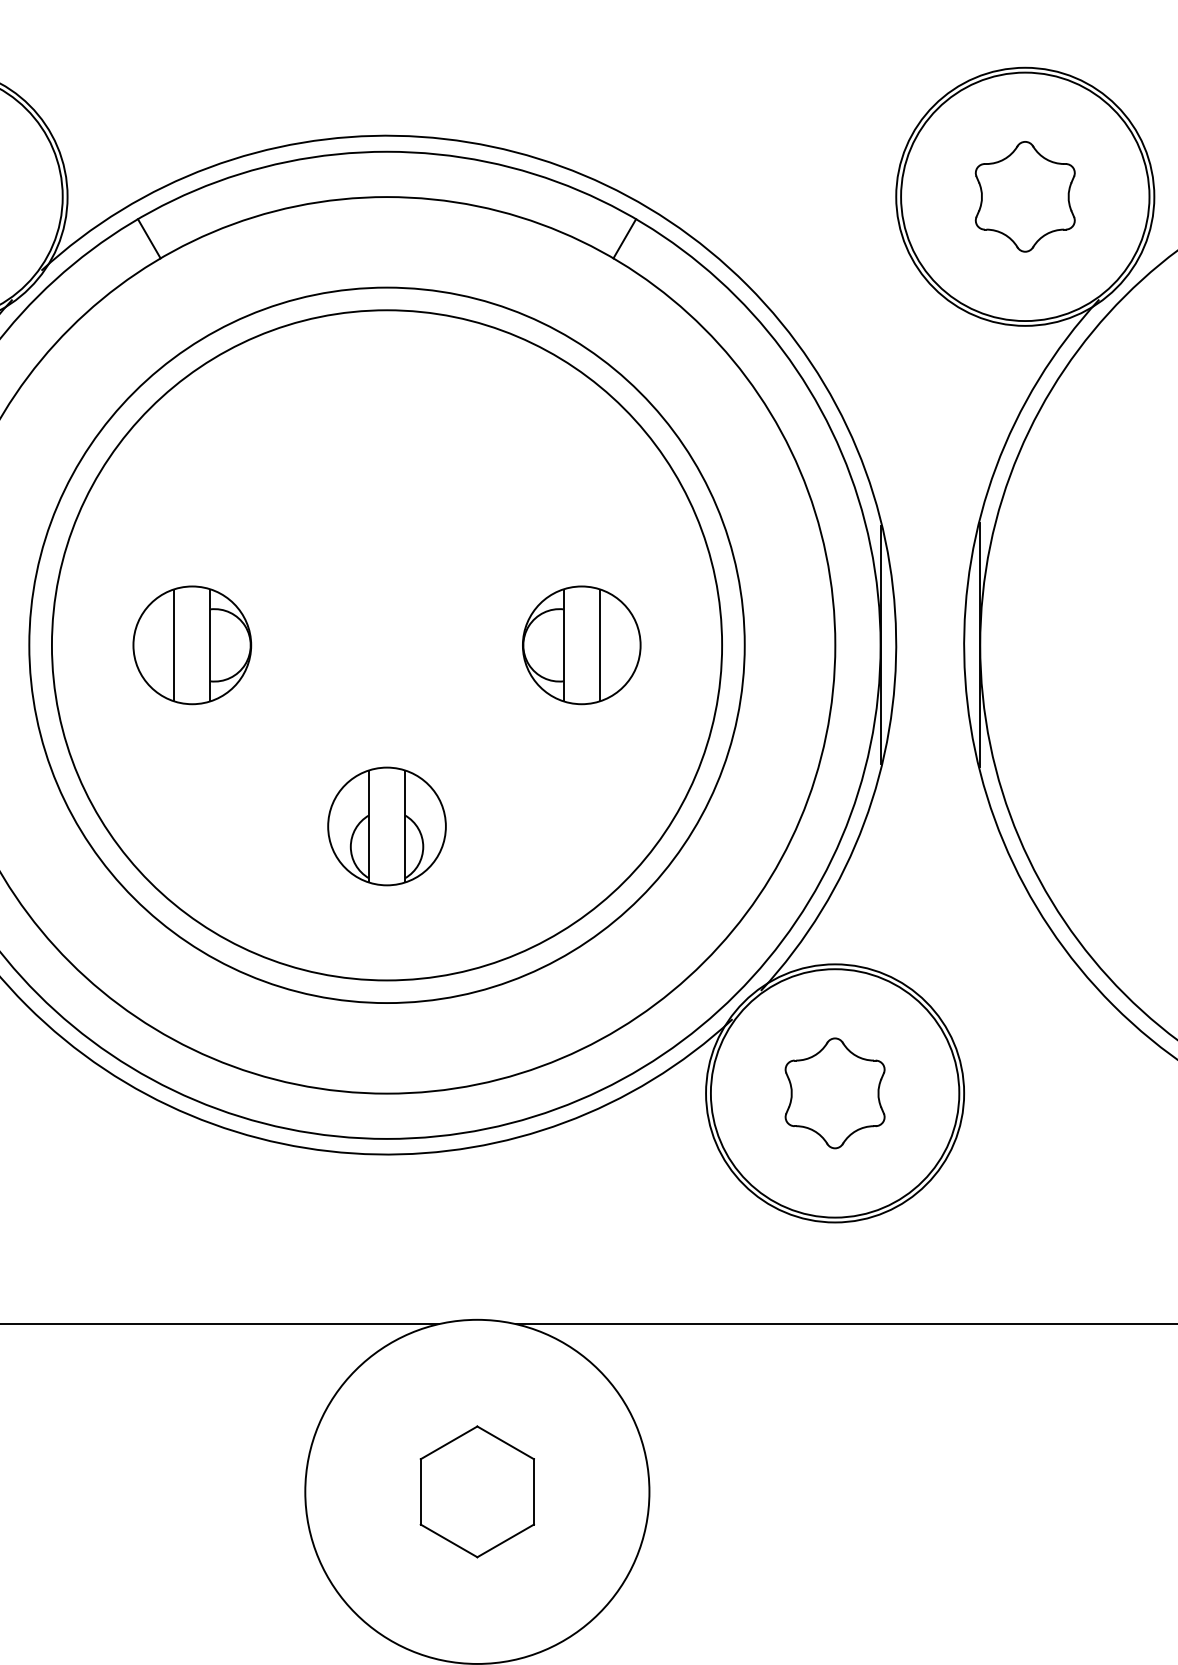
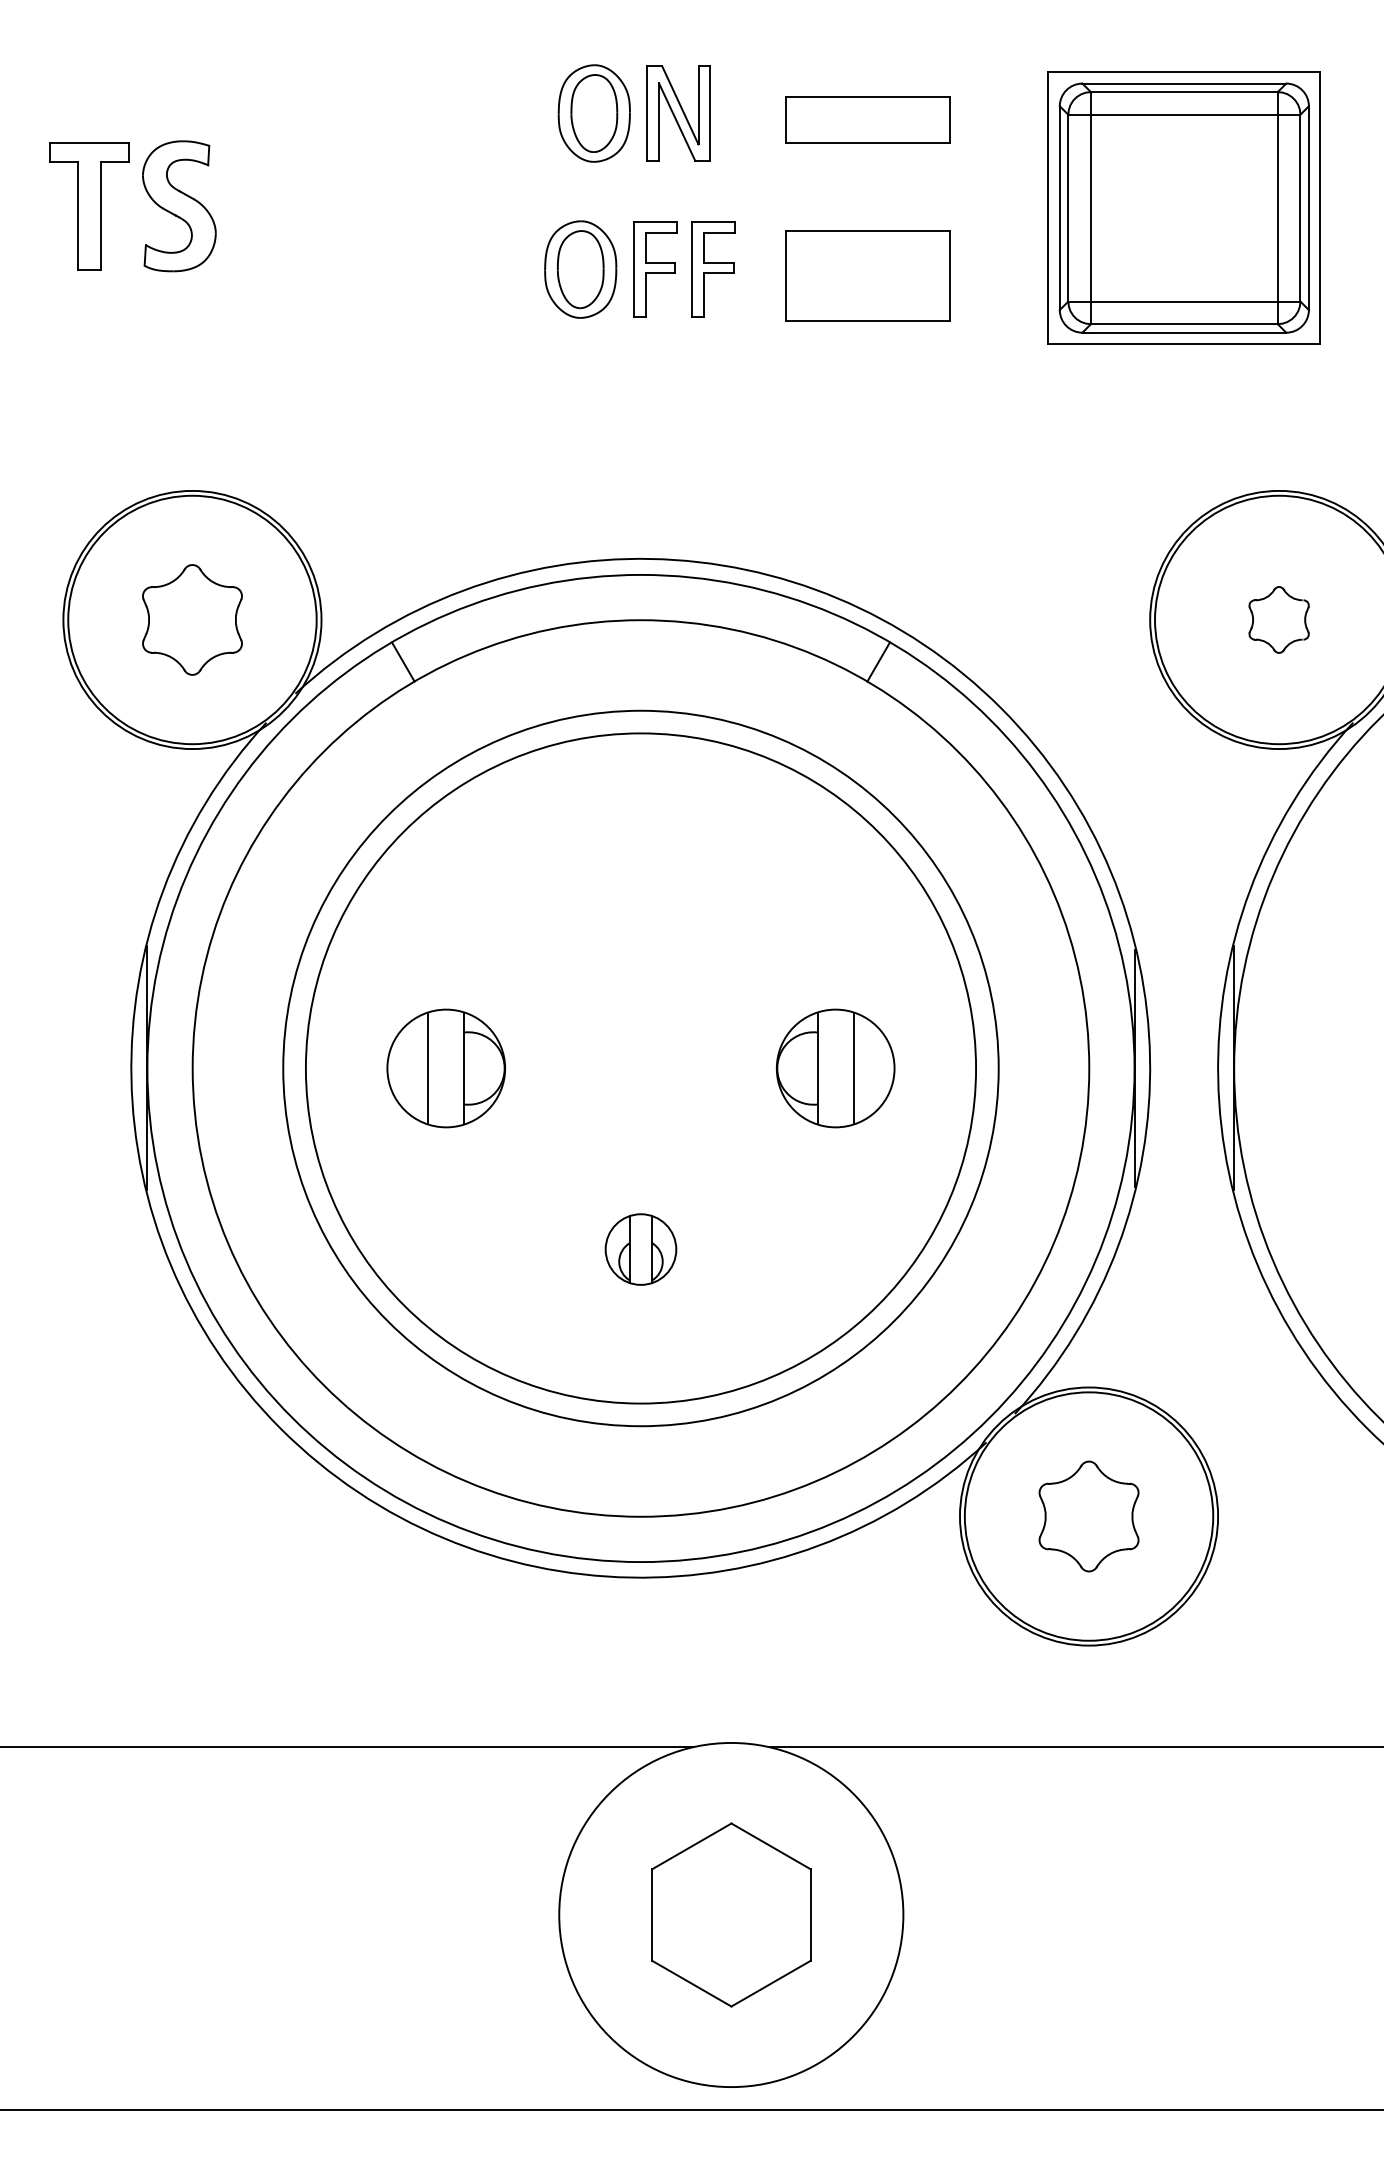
part: (1024, 196) -> (1278, 619), size x0.6
part: (386, 826) -> (640, 1249), size x0.6
part: (476, 1491) -> (730, 1914), size x1.4

